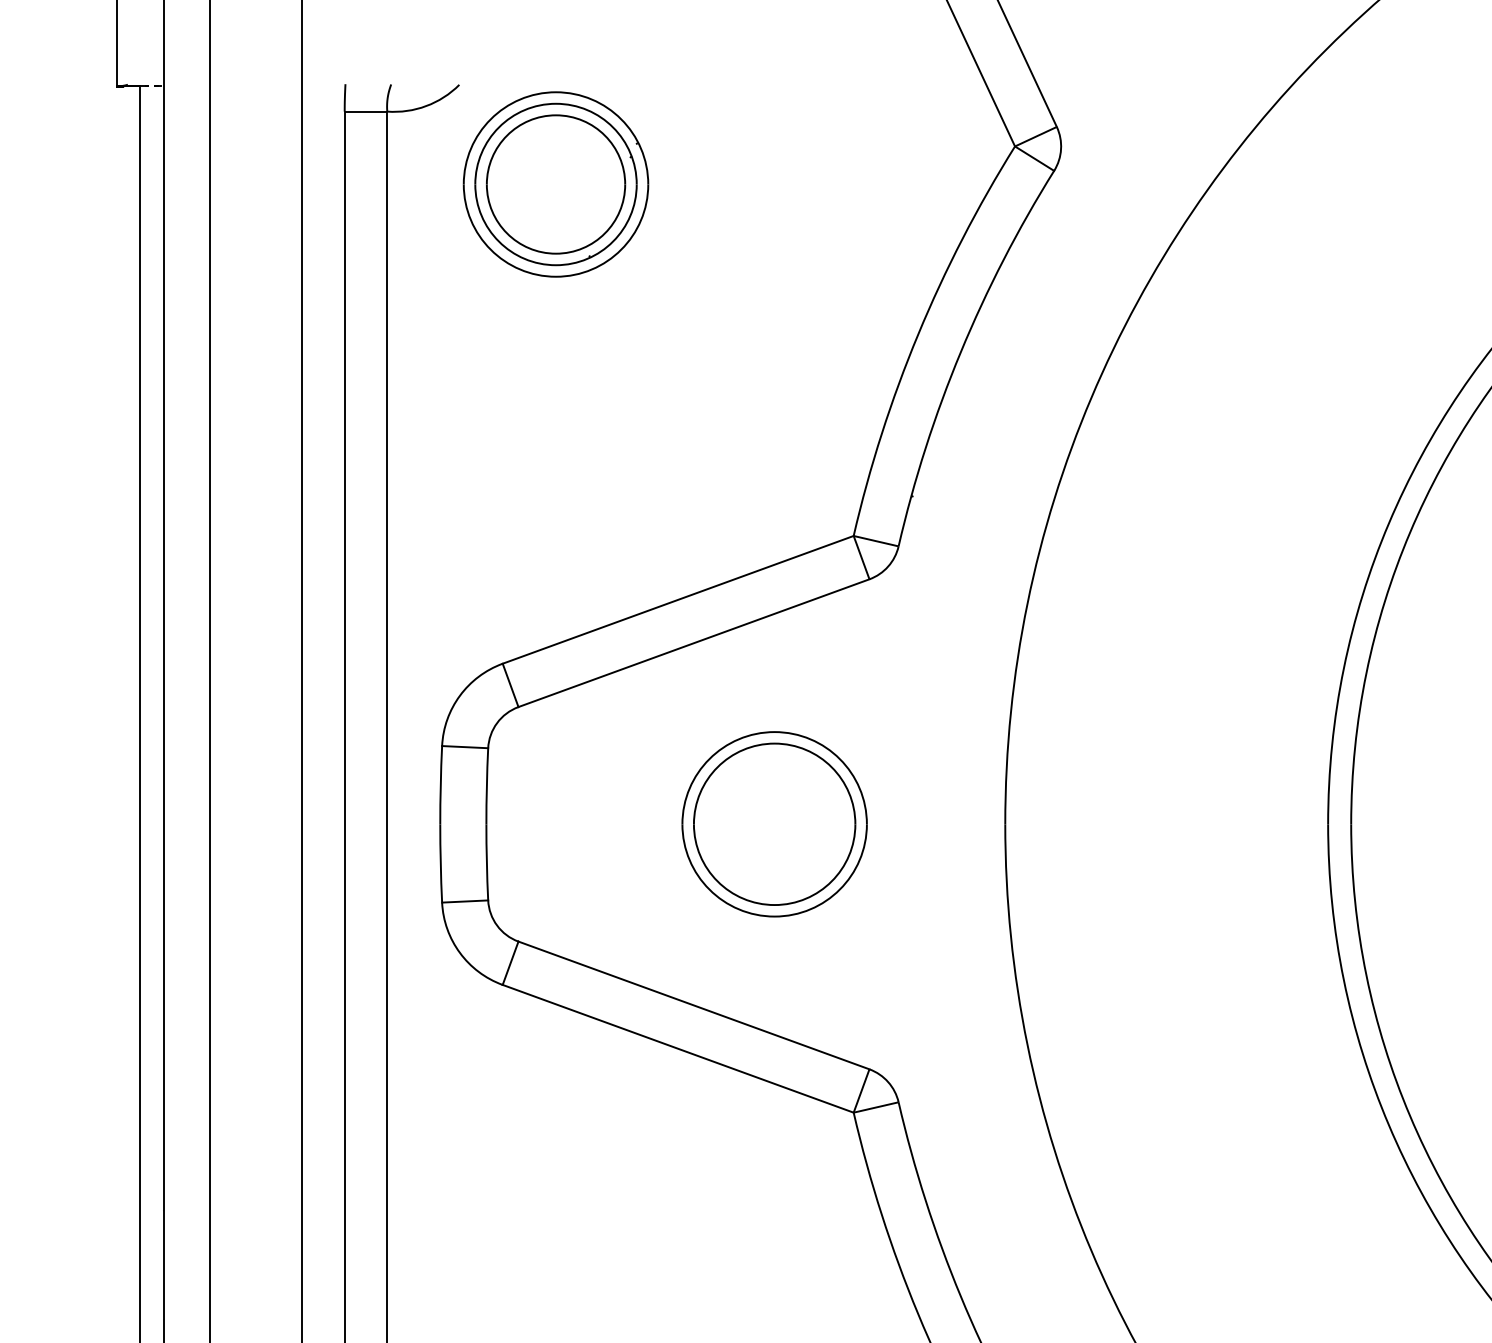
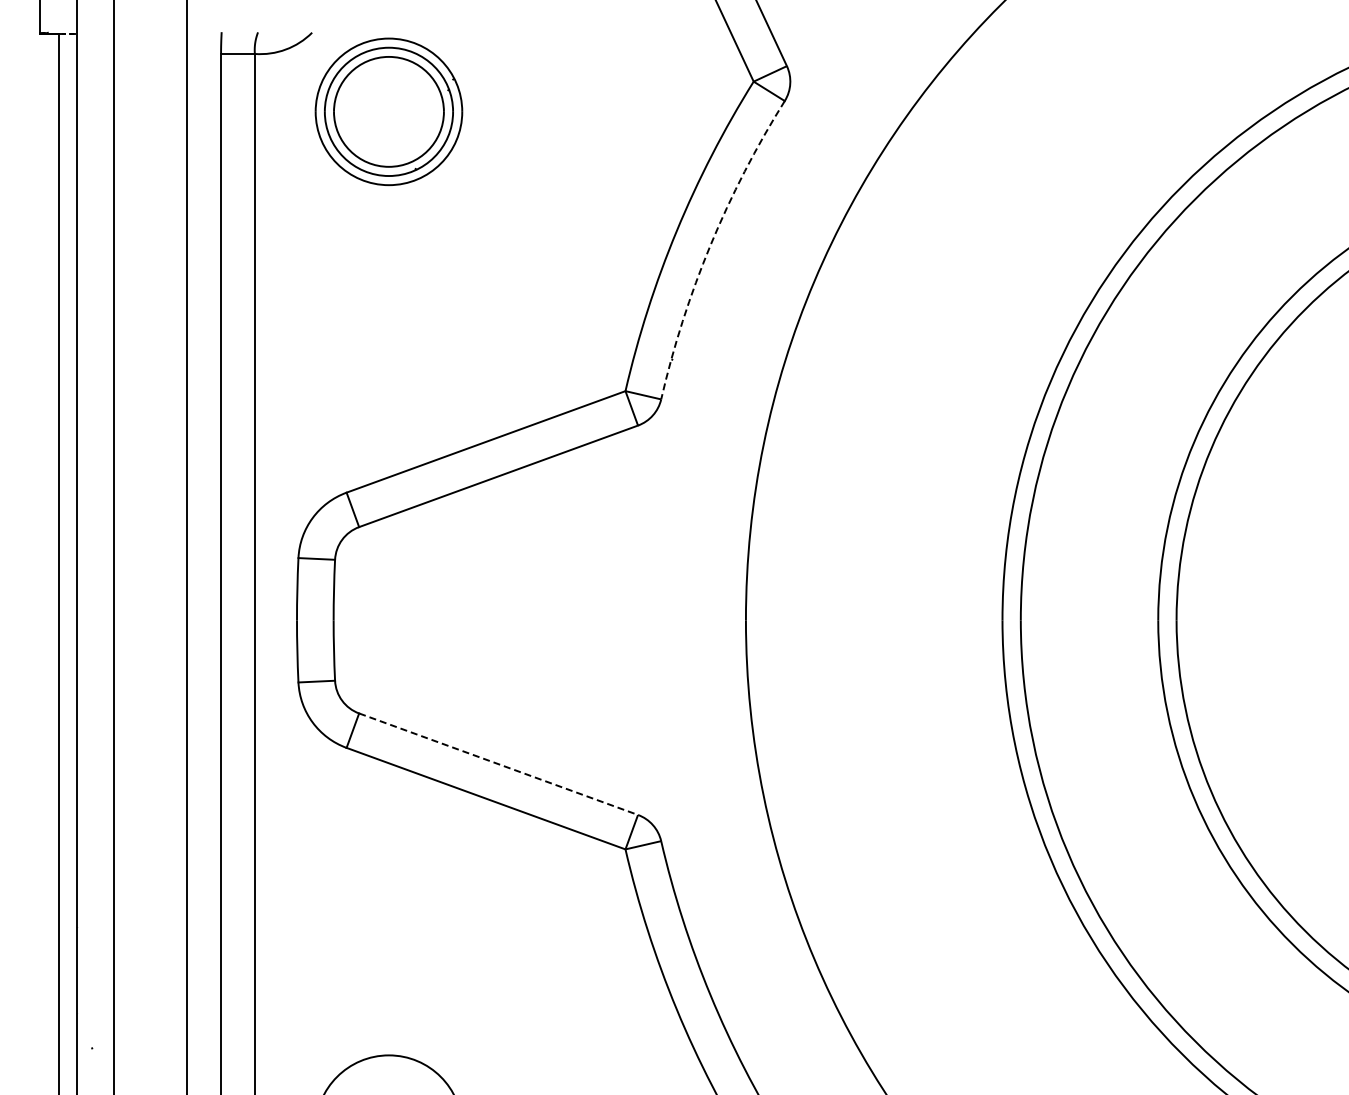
arc: (960, 352) -> (710, 245), solid -> dashed
part: (774, 824) -> (562, 620), removed
line: (695, 1005) -> (499, 764), solid -> dashed

